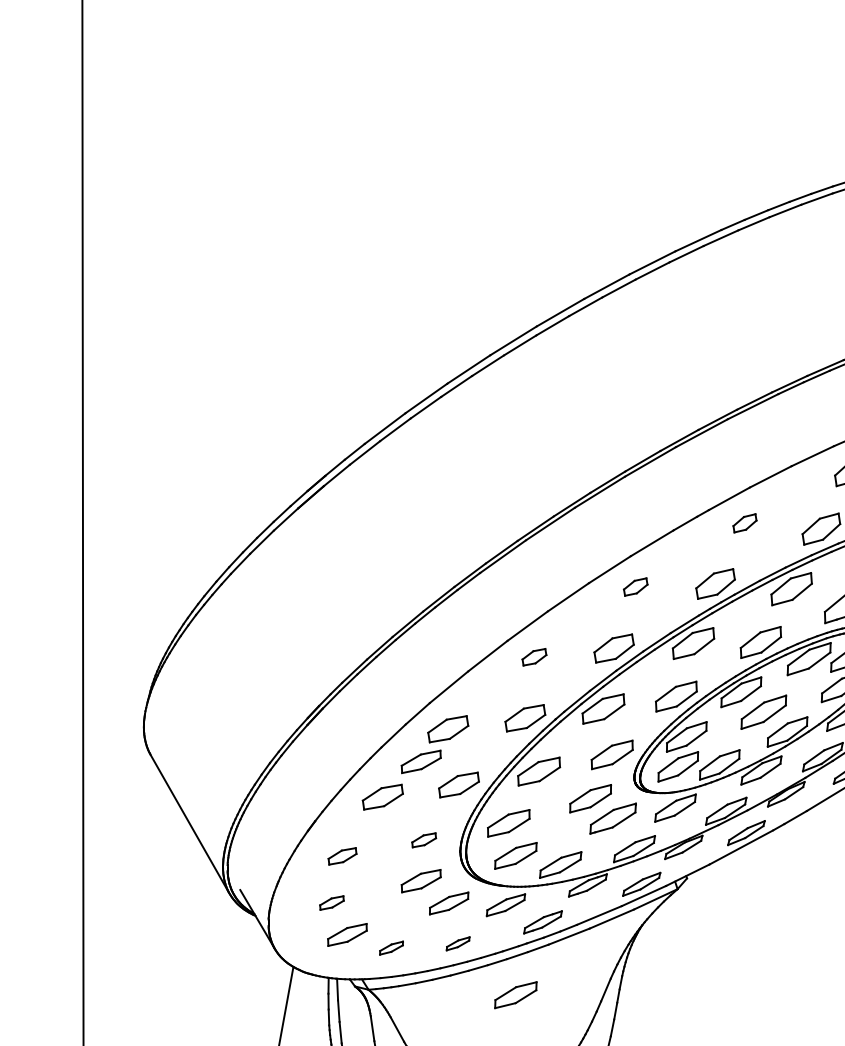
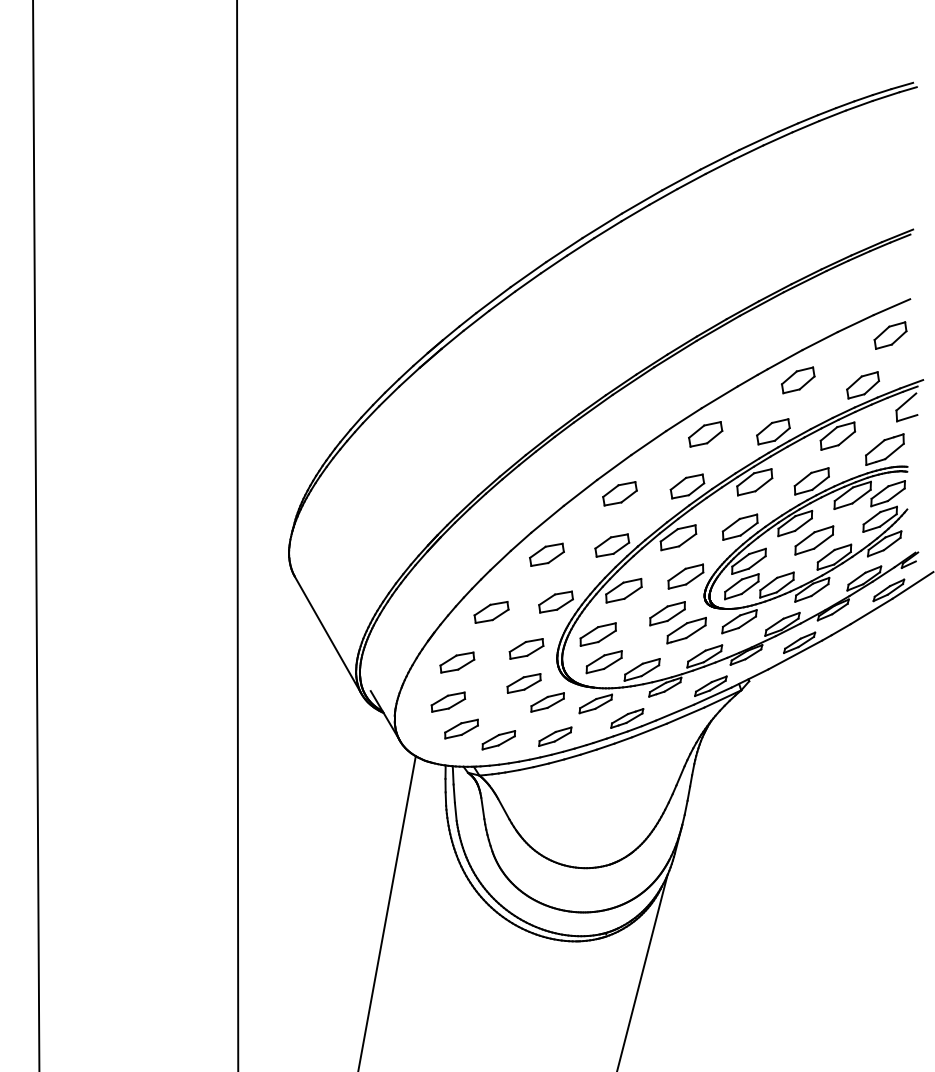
part: (745, 523) -> (798, 380), size x1.67
part: (635, 587) -> (705, 434), size x1.67
part: (533, 656) -> (619, 493), size x1.67
part: (420, 761) -> (523, 582), removed
part: (424, 839) -> (526, 648), size x1.67
part: (342, 856) -> (457, 662), size x1.43
part: (332, 902) -> (448, 701), size x1.67
part: (458, 943) -> (555, 736), size x1.67
part: (391, 948) -> (498, 740), size x1.67
part: (514, 995) -> (603, 780), removed

